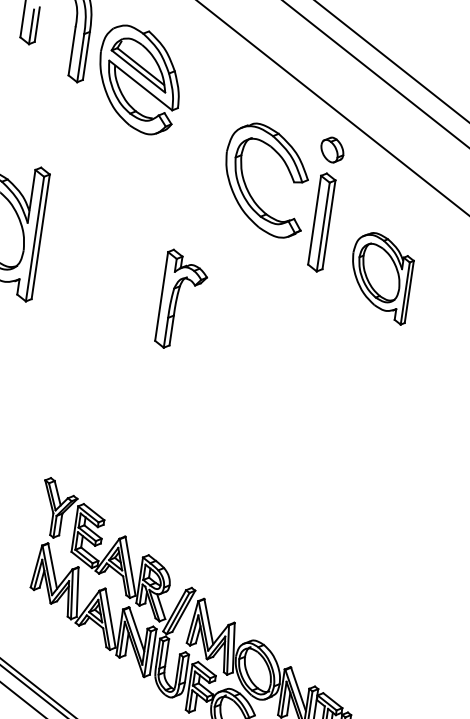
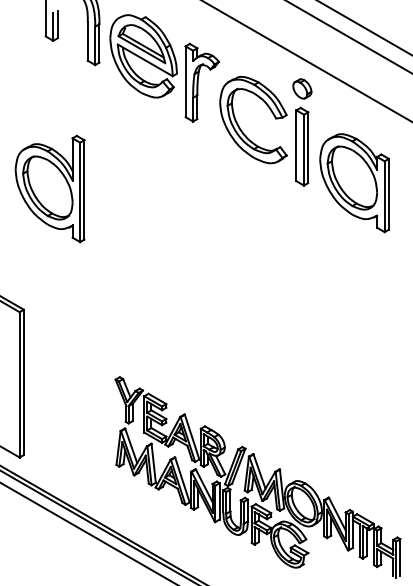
part: (380, 278) -> (354, 183), size x1.43
part: (181, 300) -> (201, 82), moved

